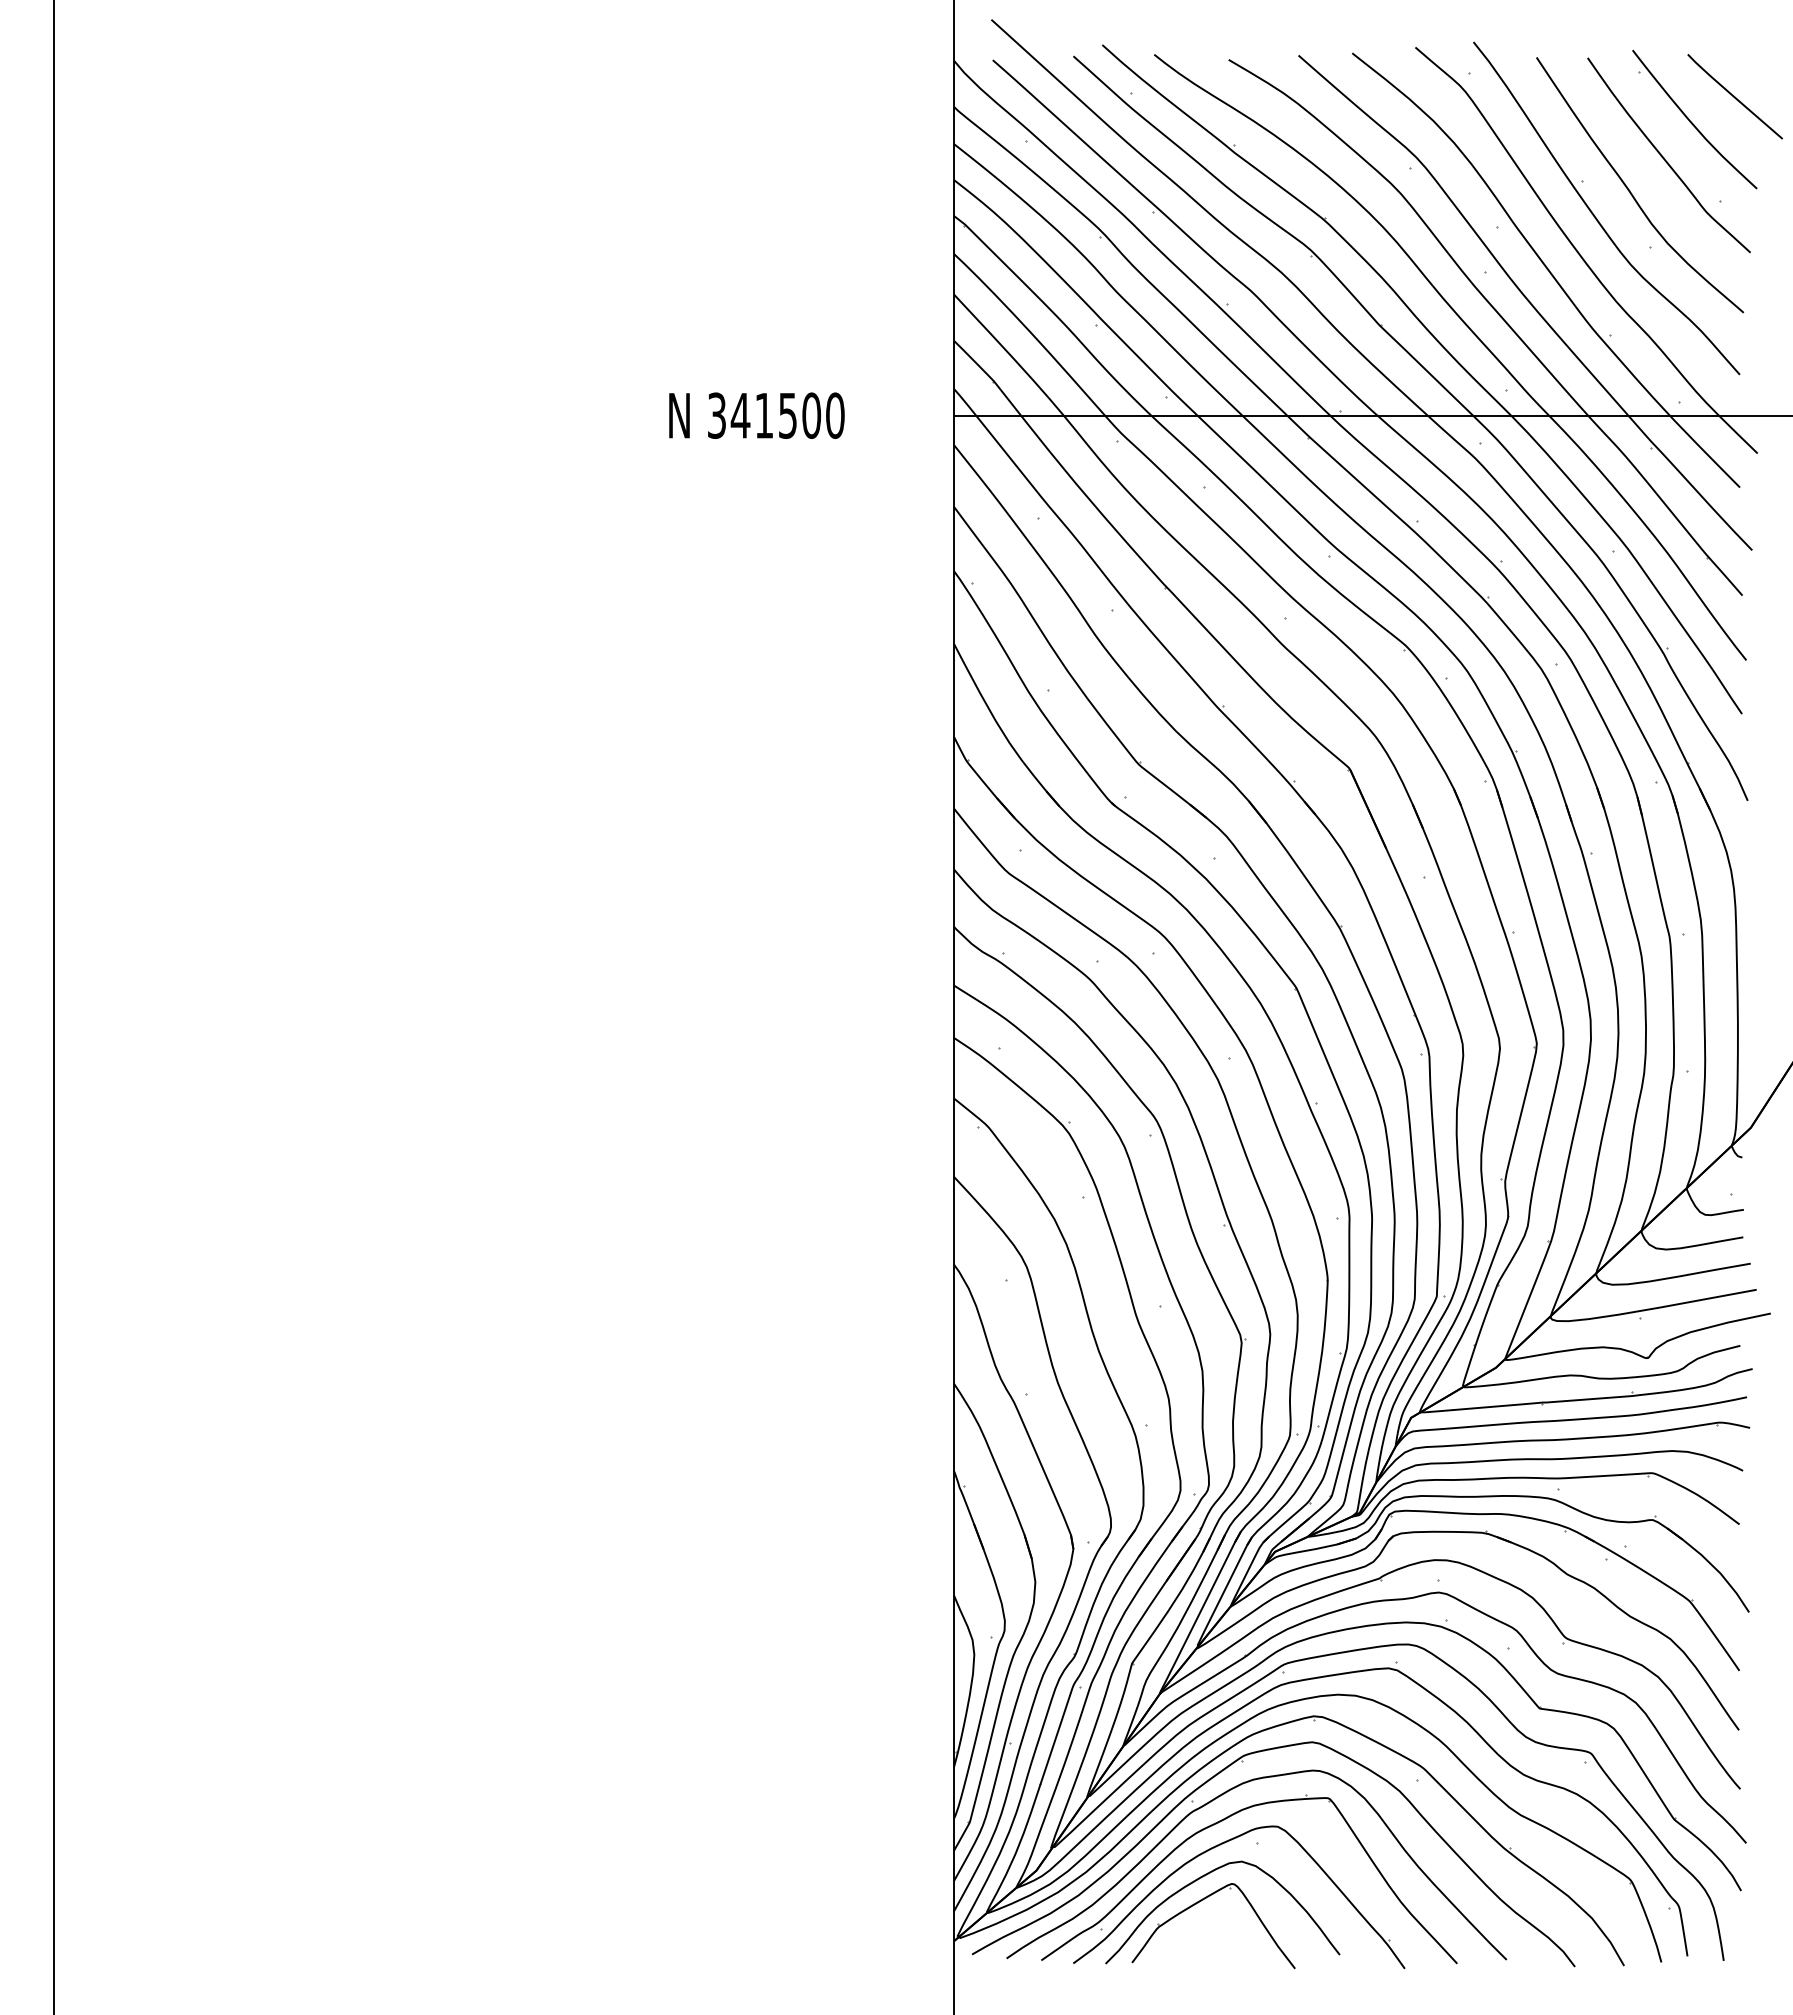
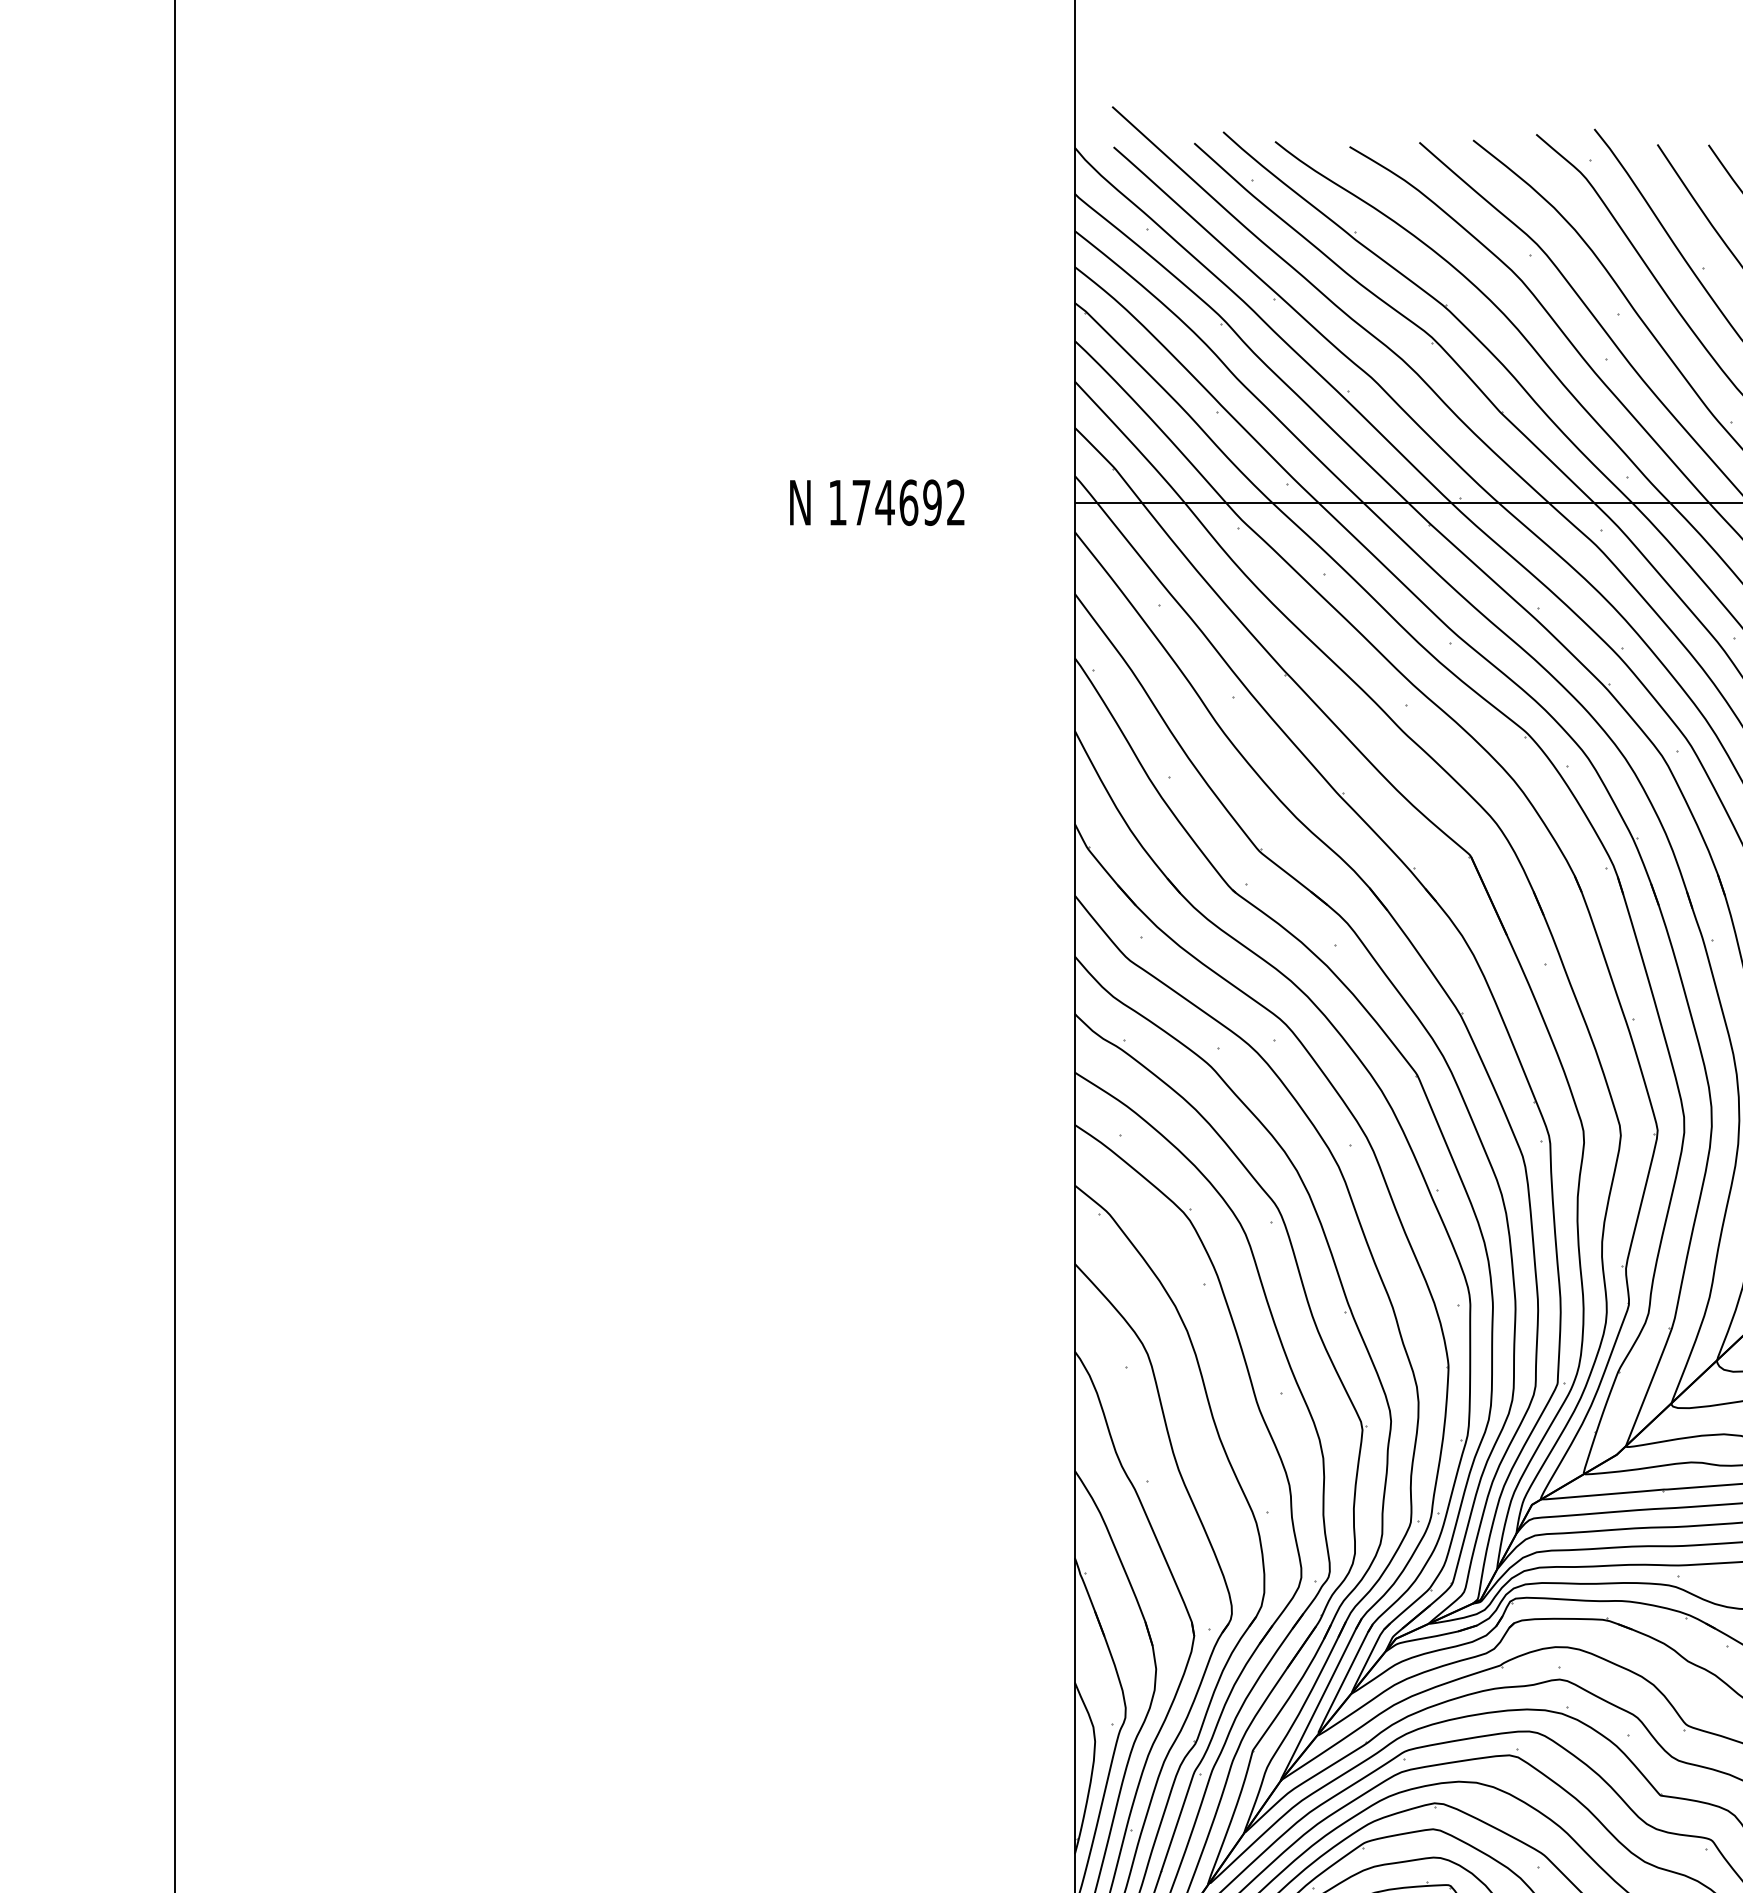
text: (776, 415) -> (897, 502), 341500 -> 174692

